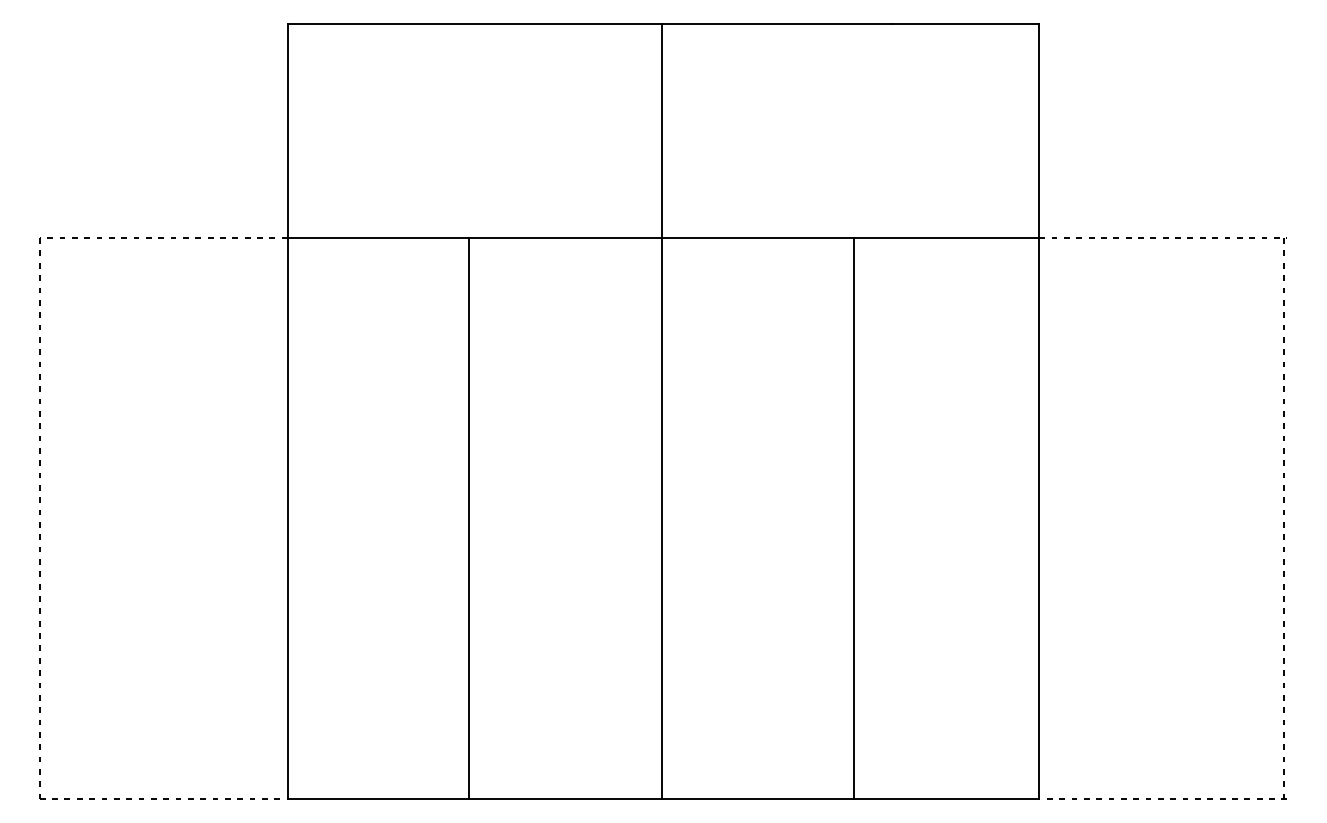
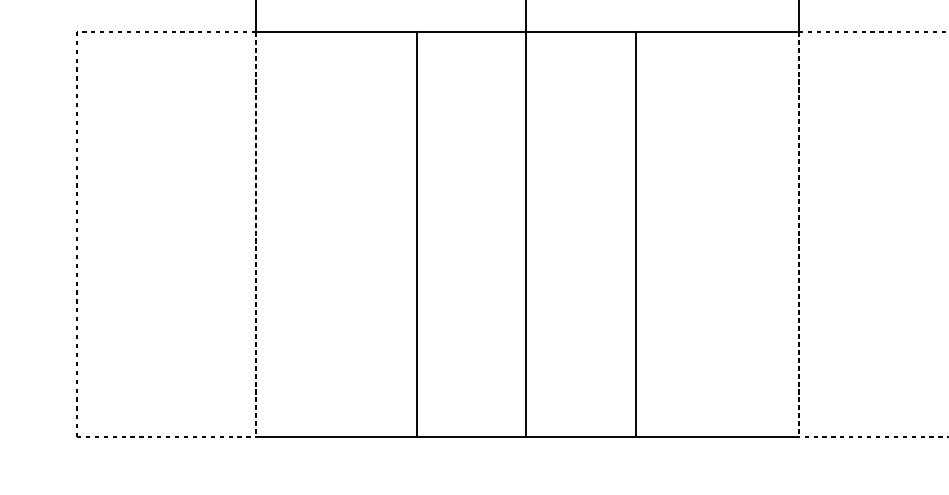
line: (287, 518) -> (255, 234), solid -> dashed
line: (469, 518) -> (417, 234), moved
line: (854, 518) -> (636, 234), moved
line: (1039, 518) -> (799, 234), solid -> dashed

